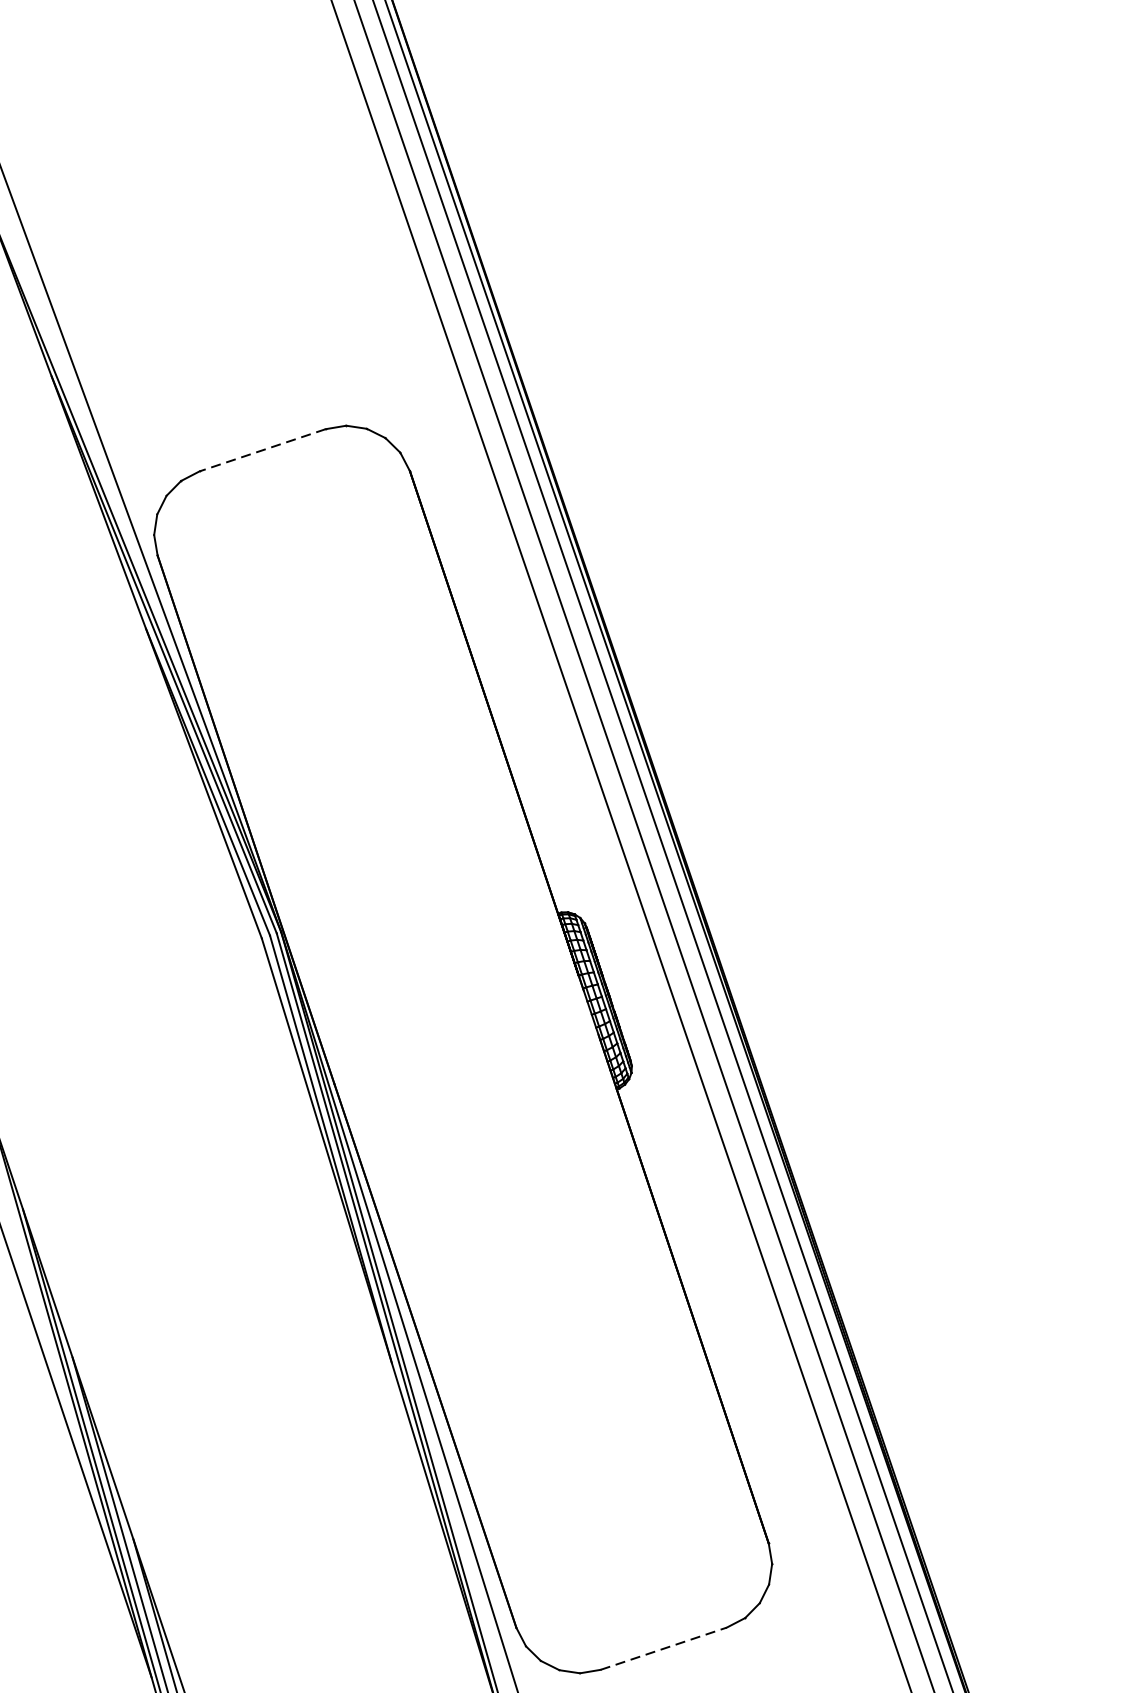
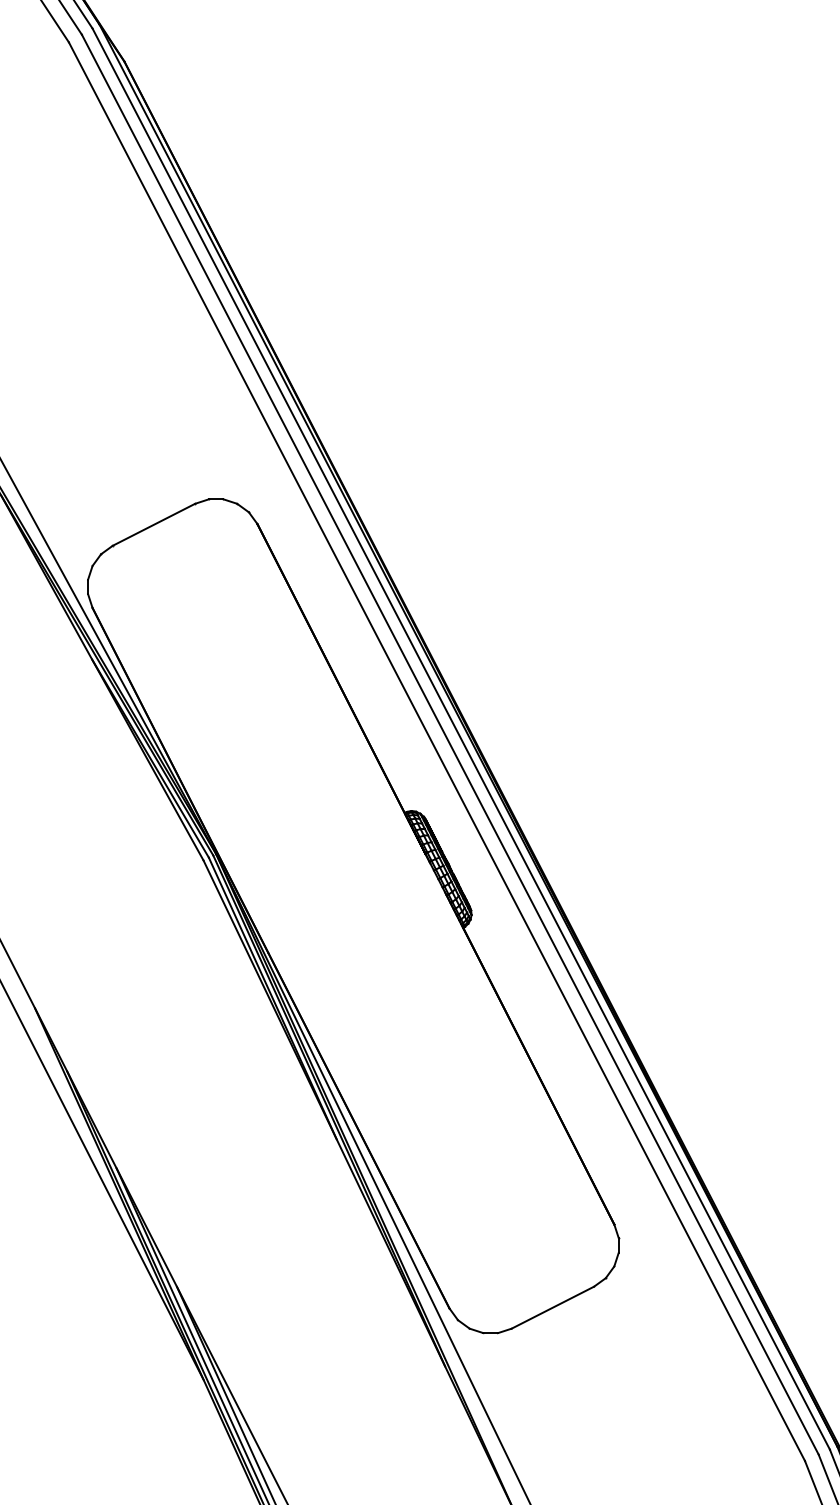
line: (261, 451) -> (153, 525), dashed -> solid
line: (664, 1648) -> (553, 1307), dashed -> solid

